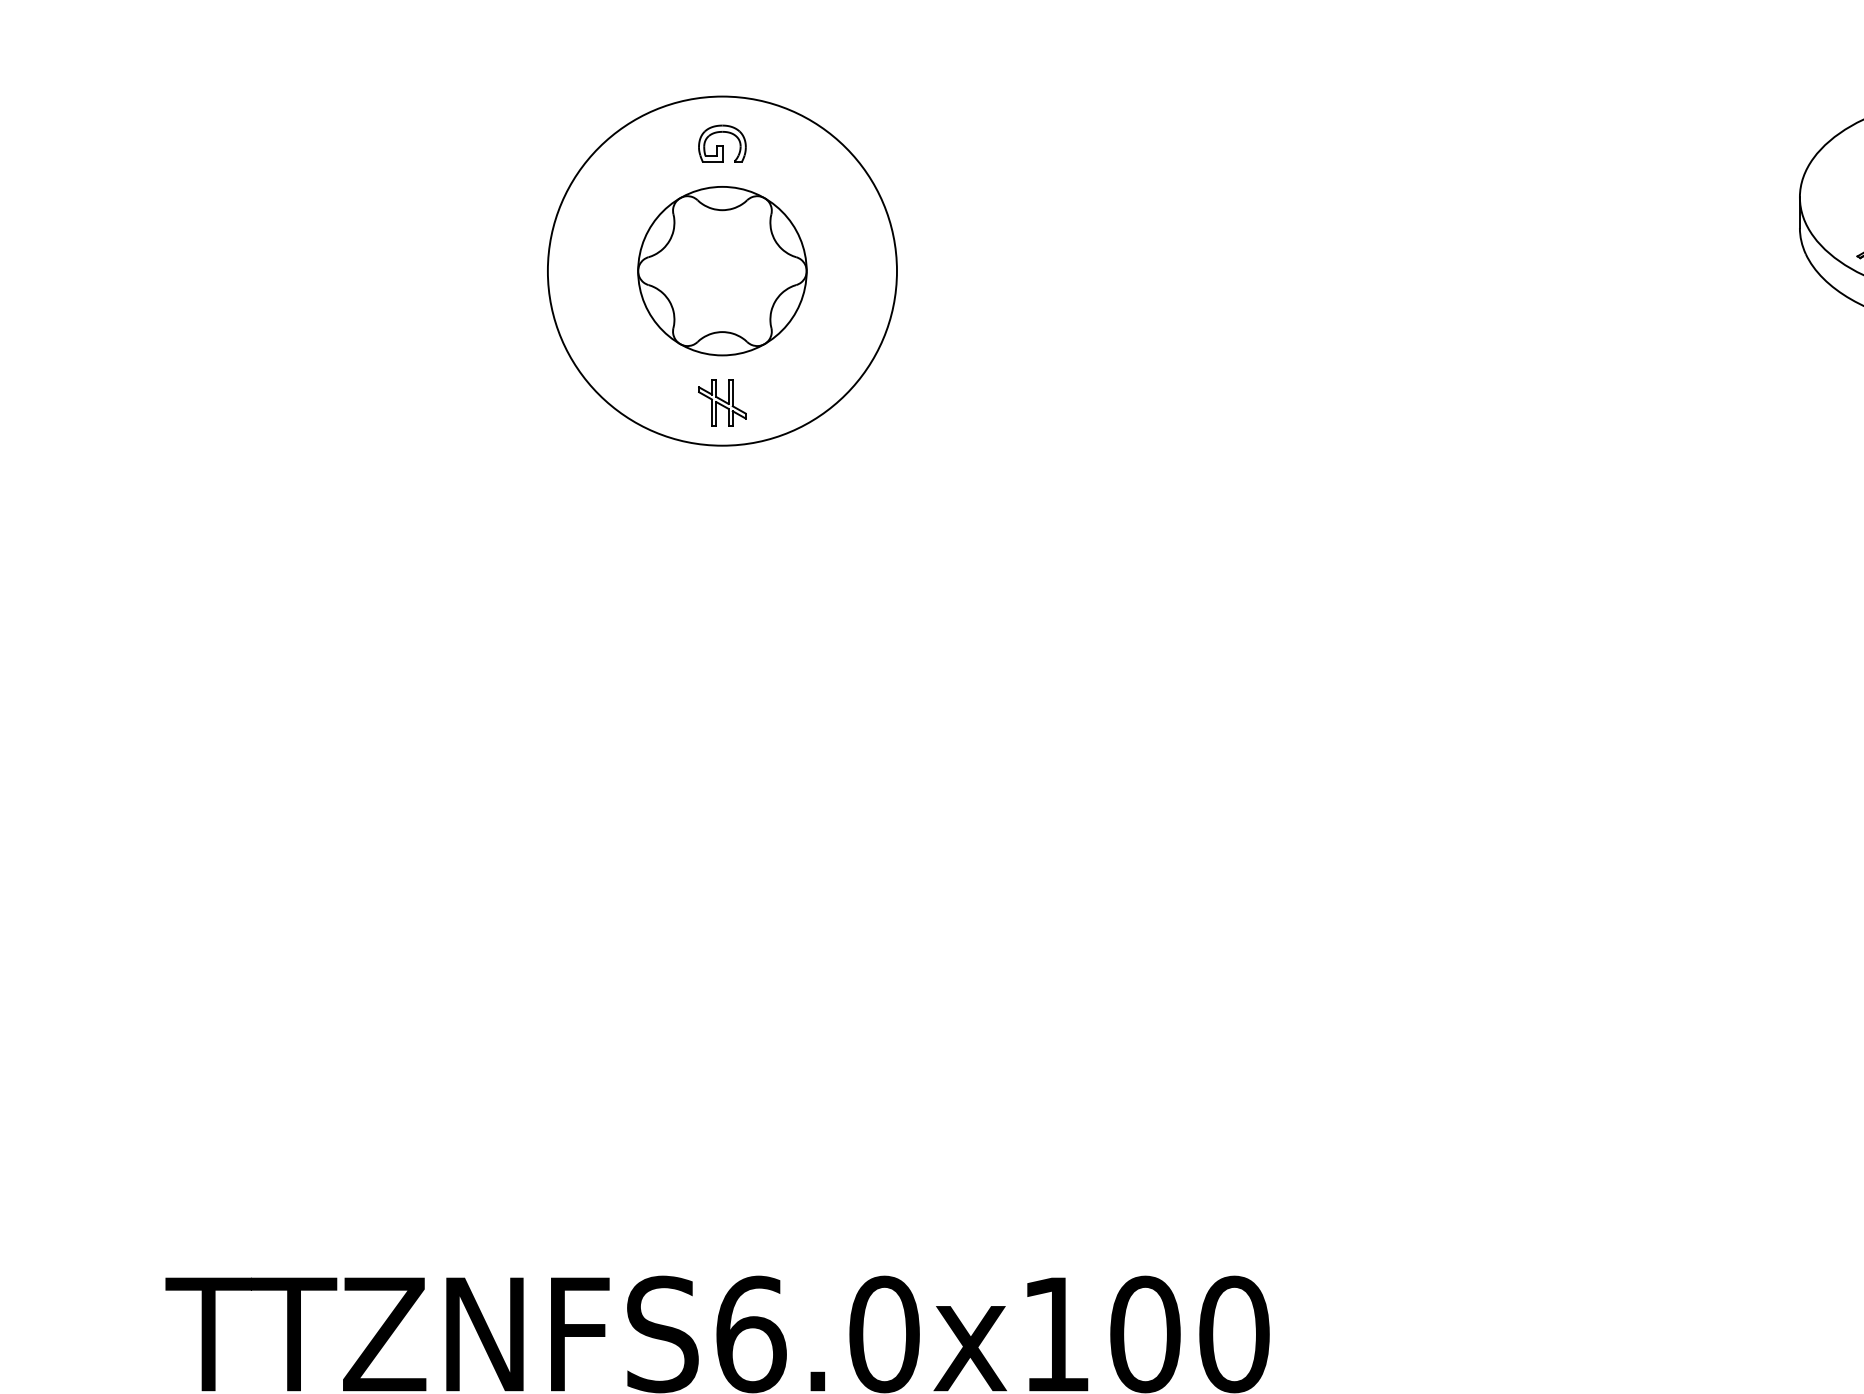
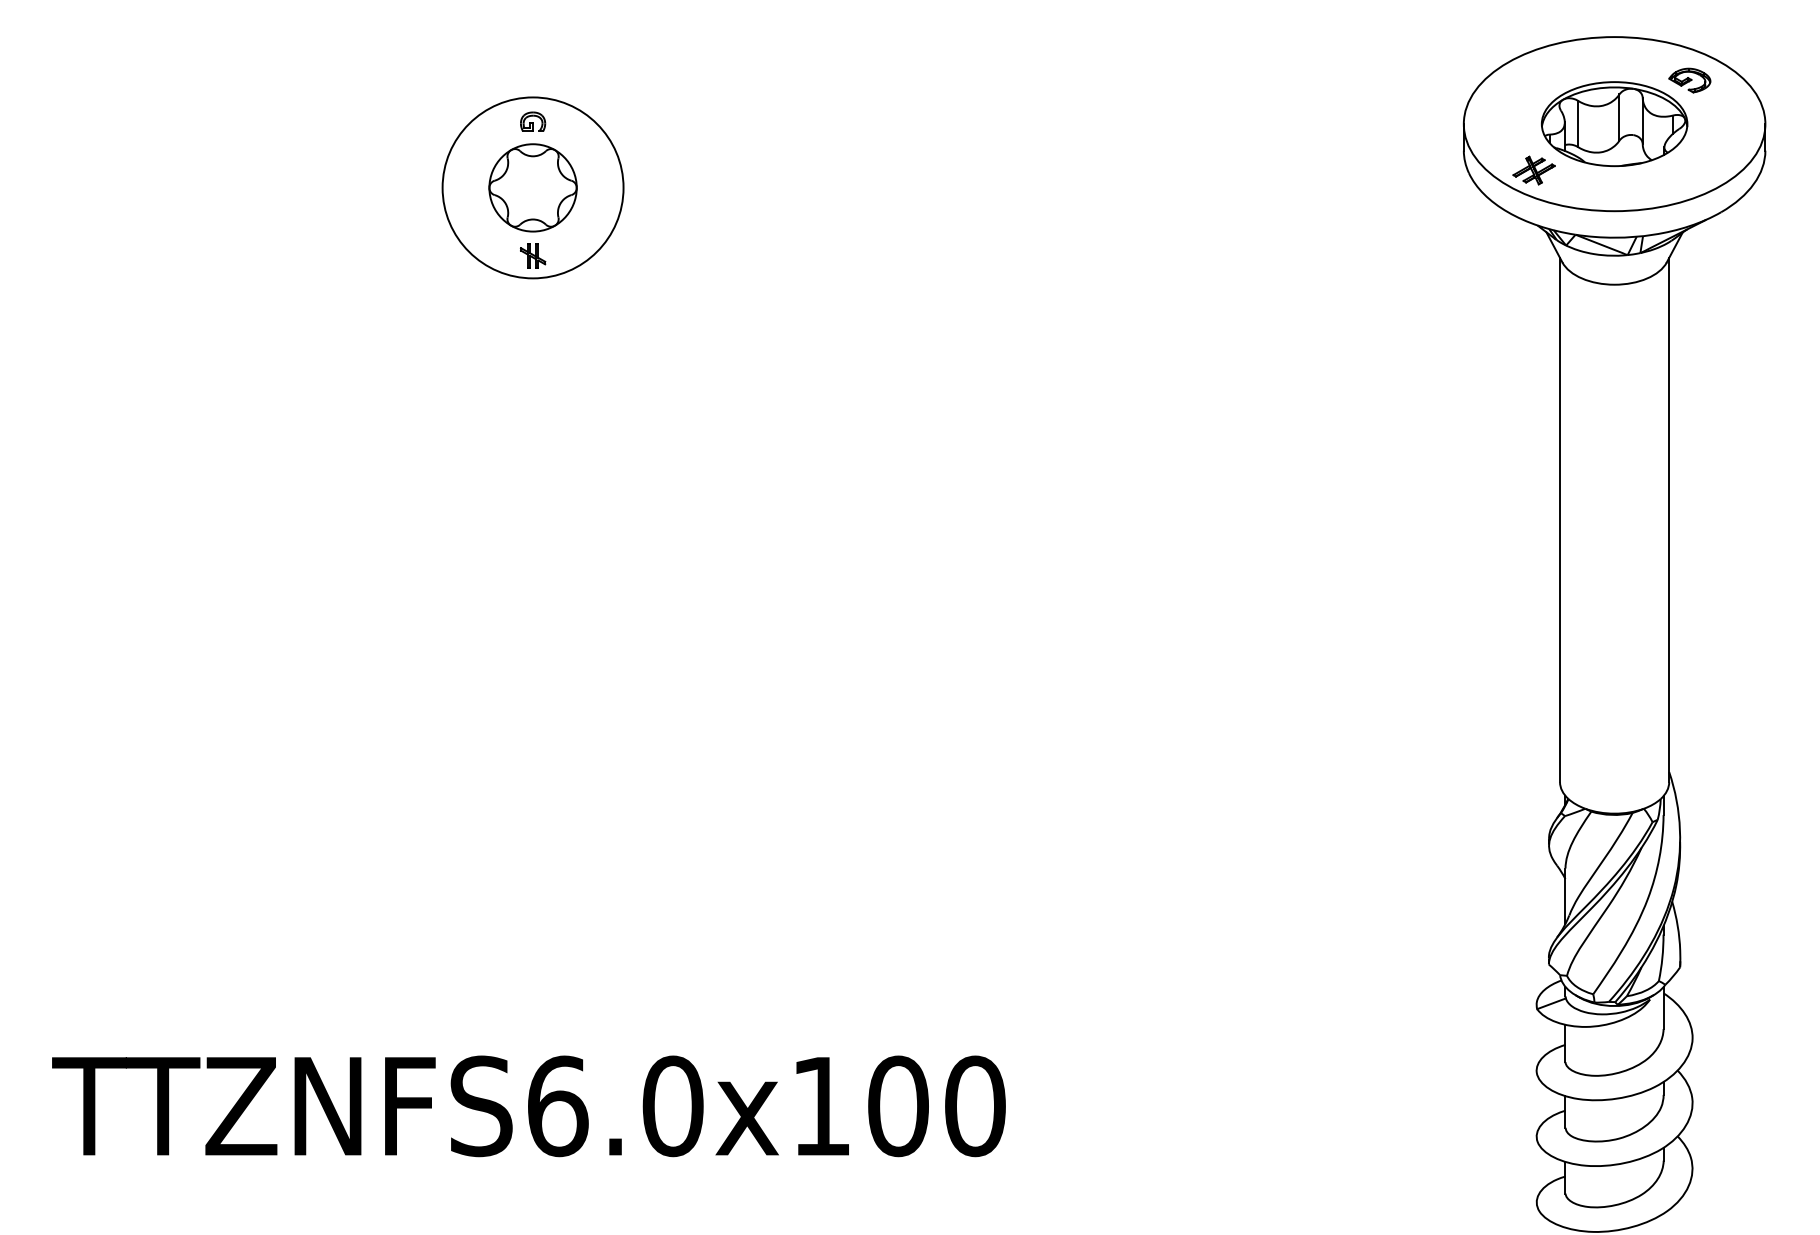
part: (721, 270) -> (532, 187), size x0.6

